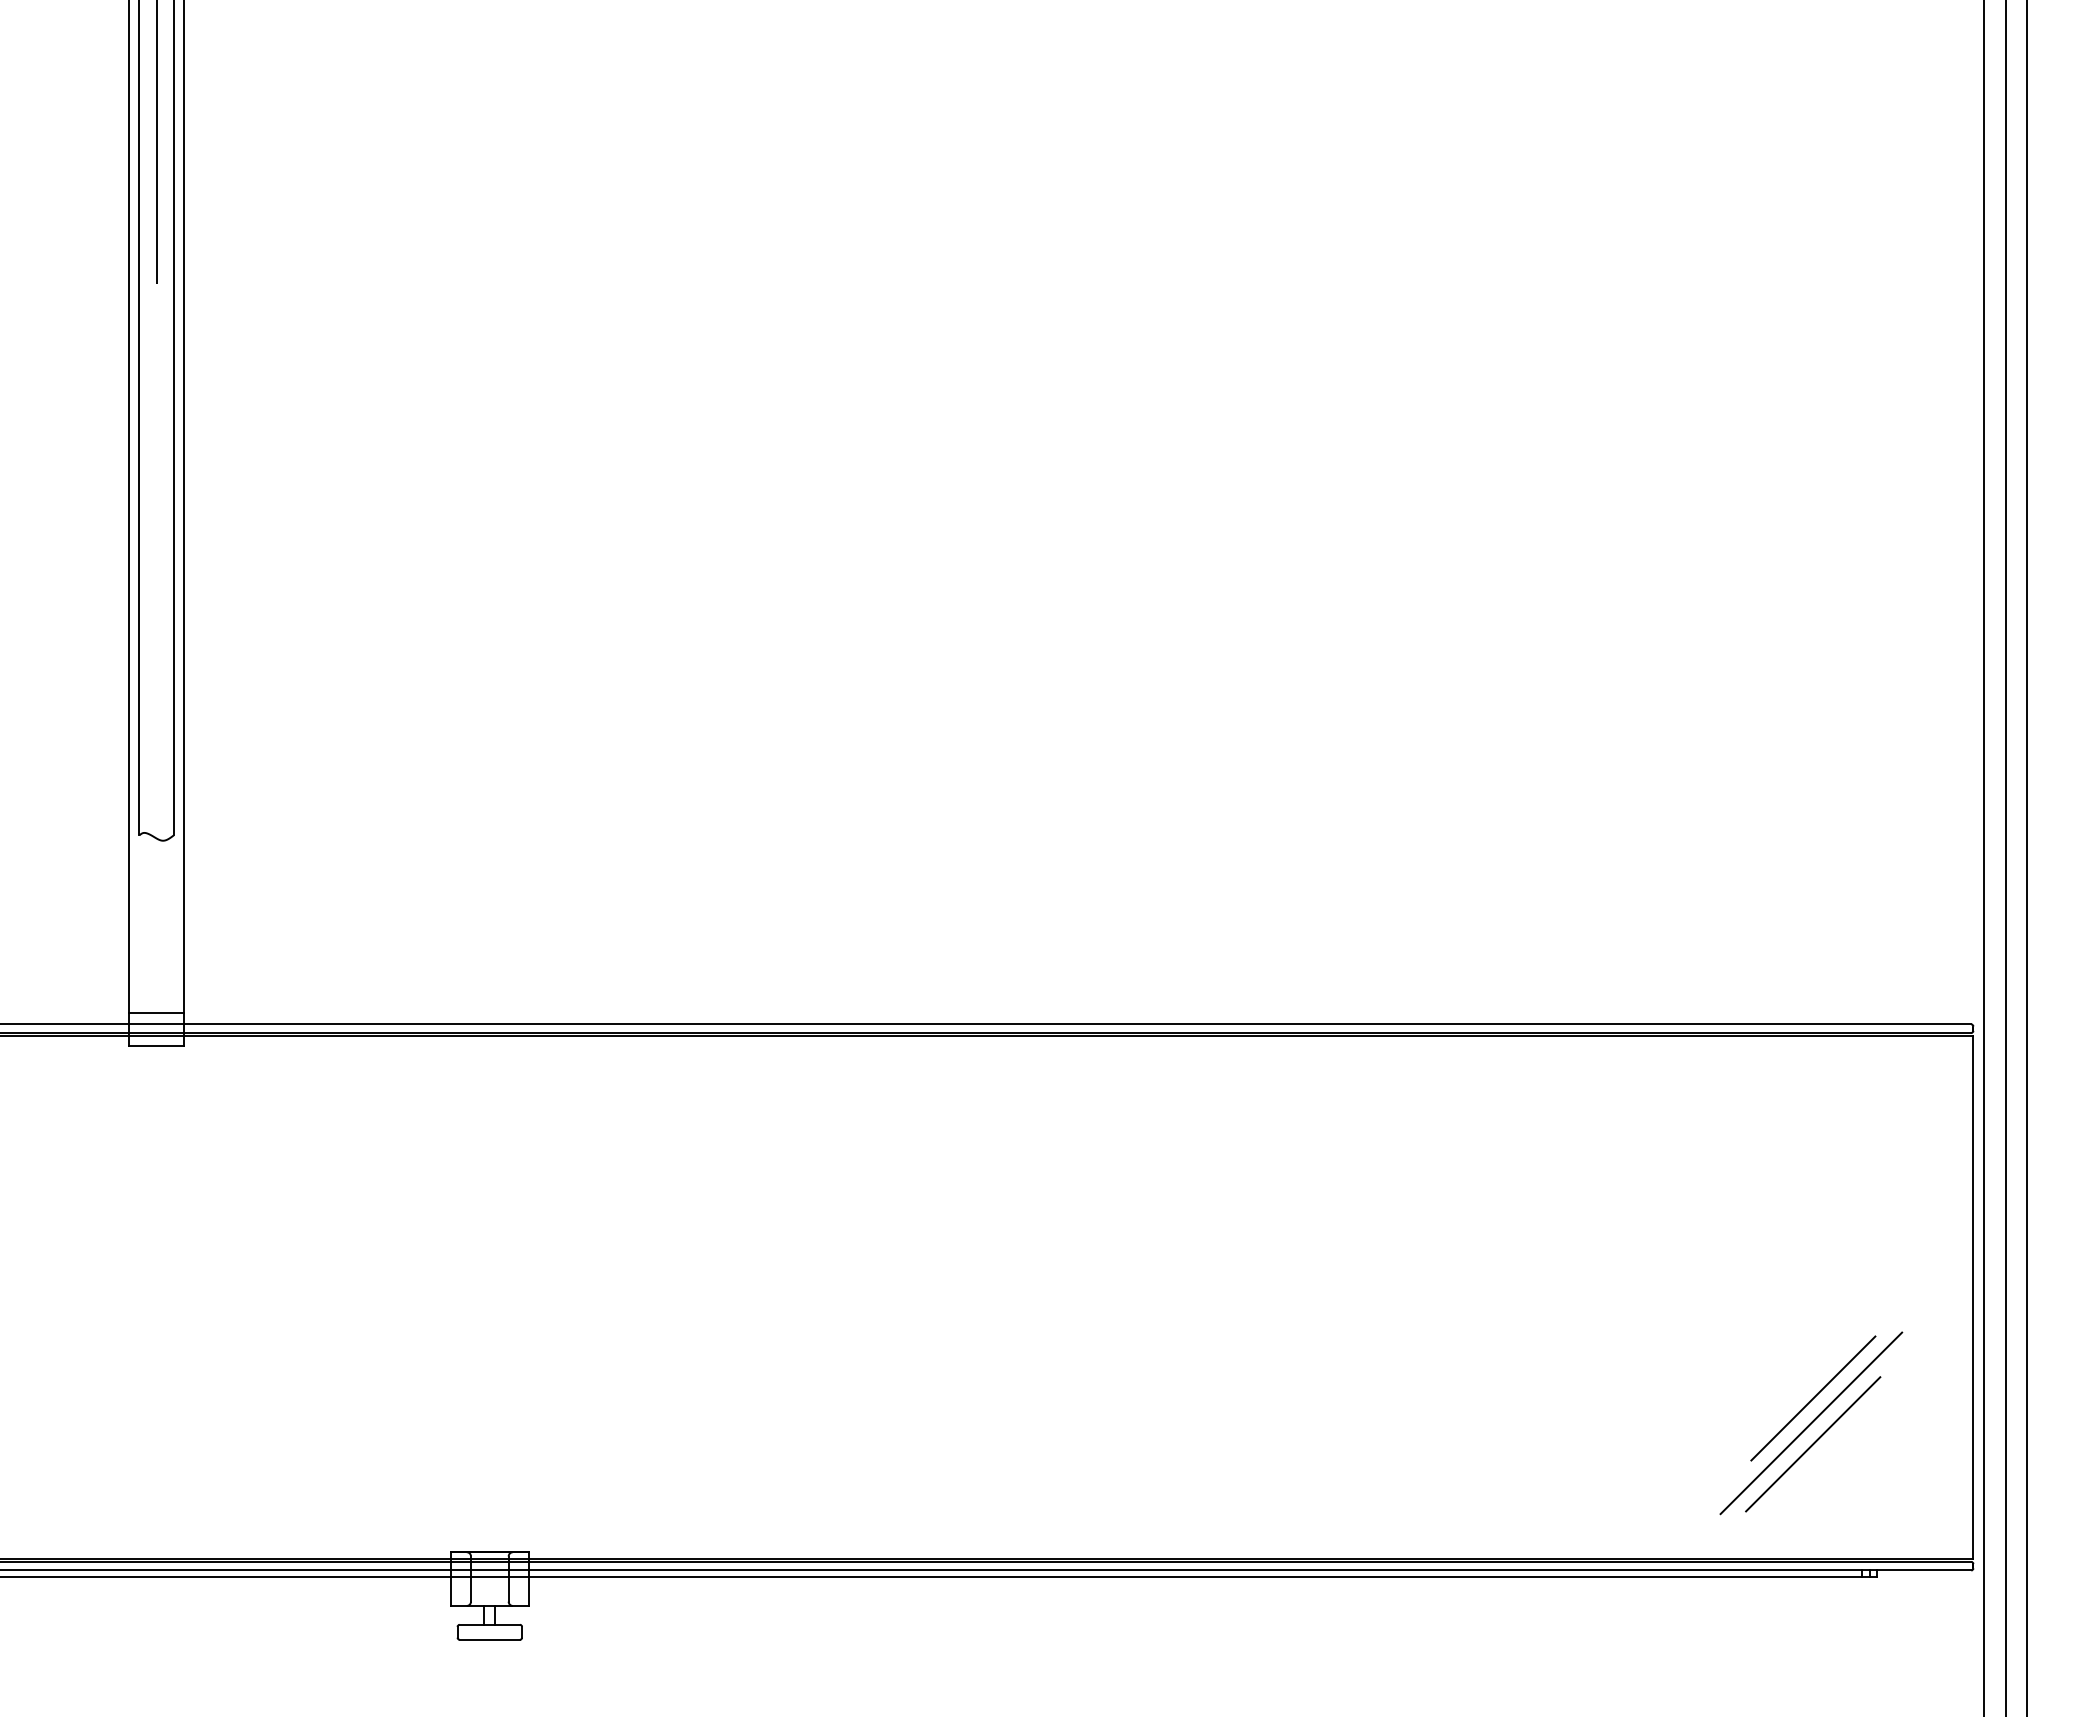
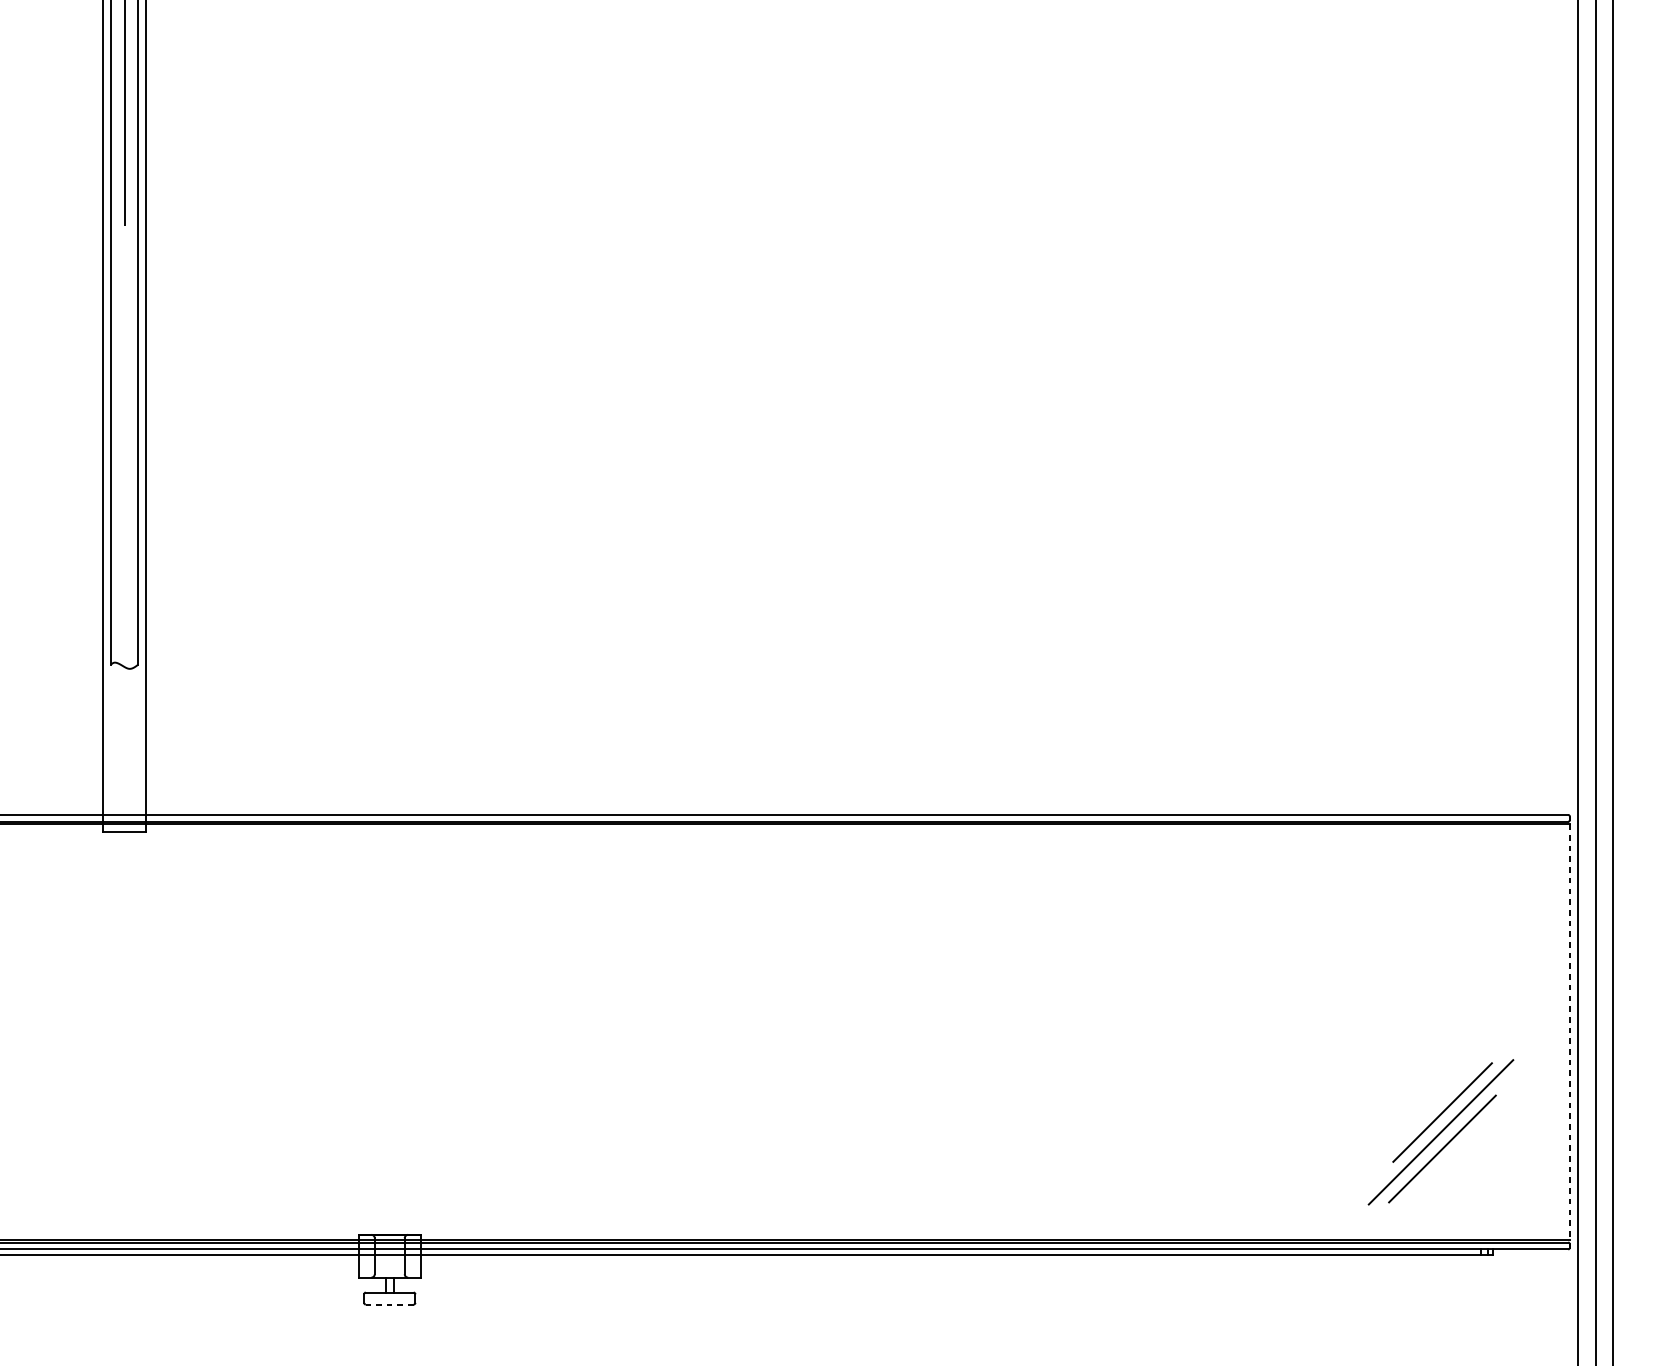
line: (156, 1012) -> (124, 805), removed
line: (1973, 1297) -> (1570, 1032), solid -> dashed
line: (489, 1639) -> (389, 1304), solid -> dashed

